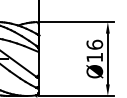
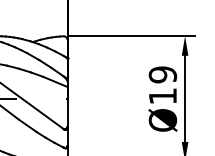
text: (94, 44) -> (162, 74), Ø16 -> Ø19

